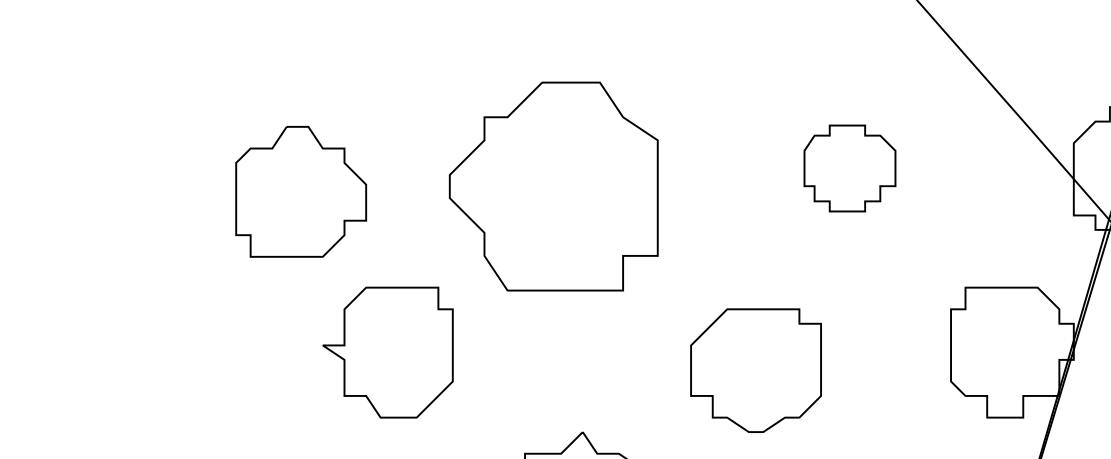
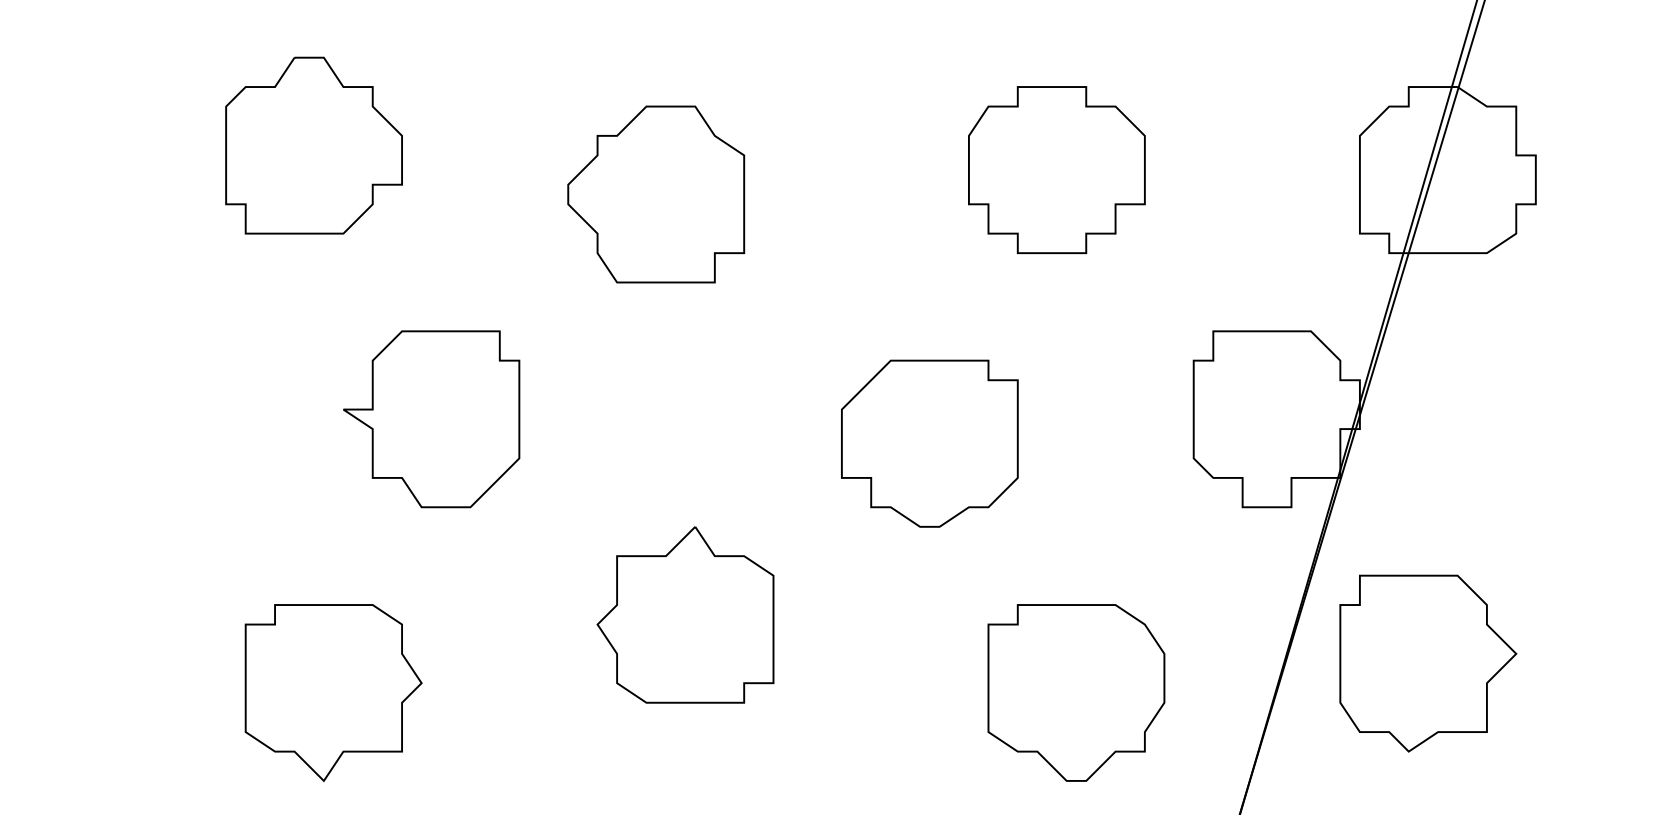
part: (849, 168) -> (1056, 169), size x1.43
part: (554, 186) -> (656, 194), size x0.62
part: (300, 191) -> (313, 145), moved

